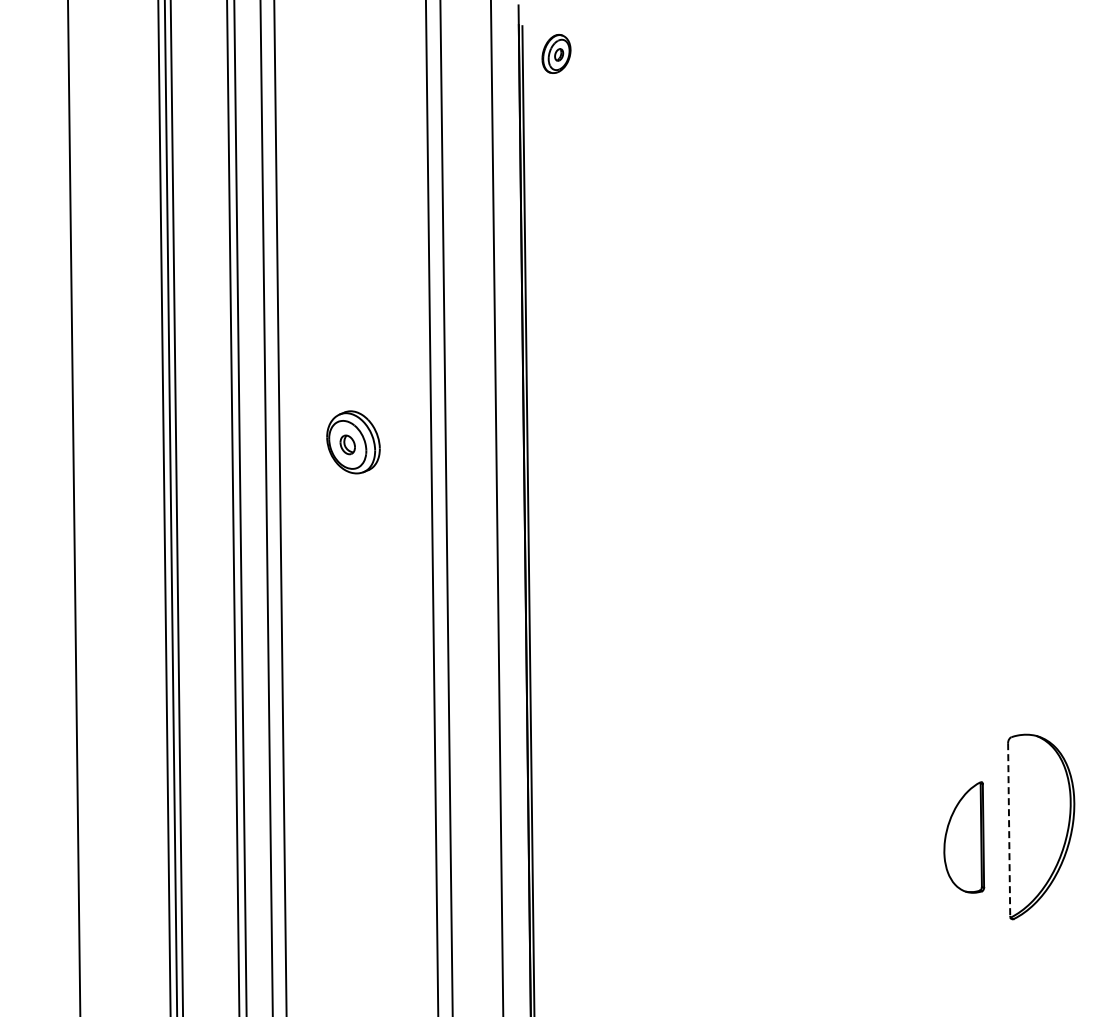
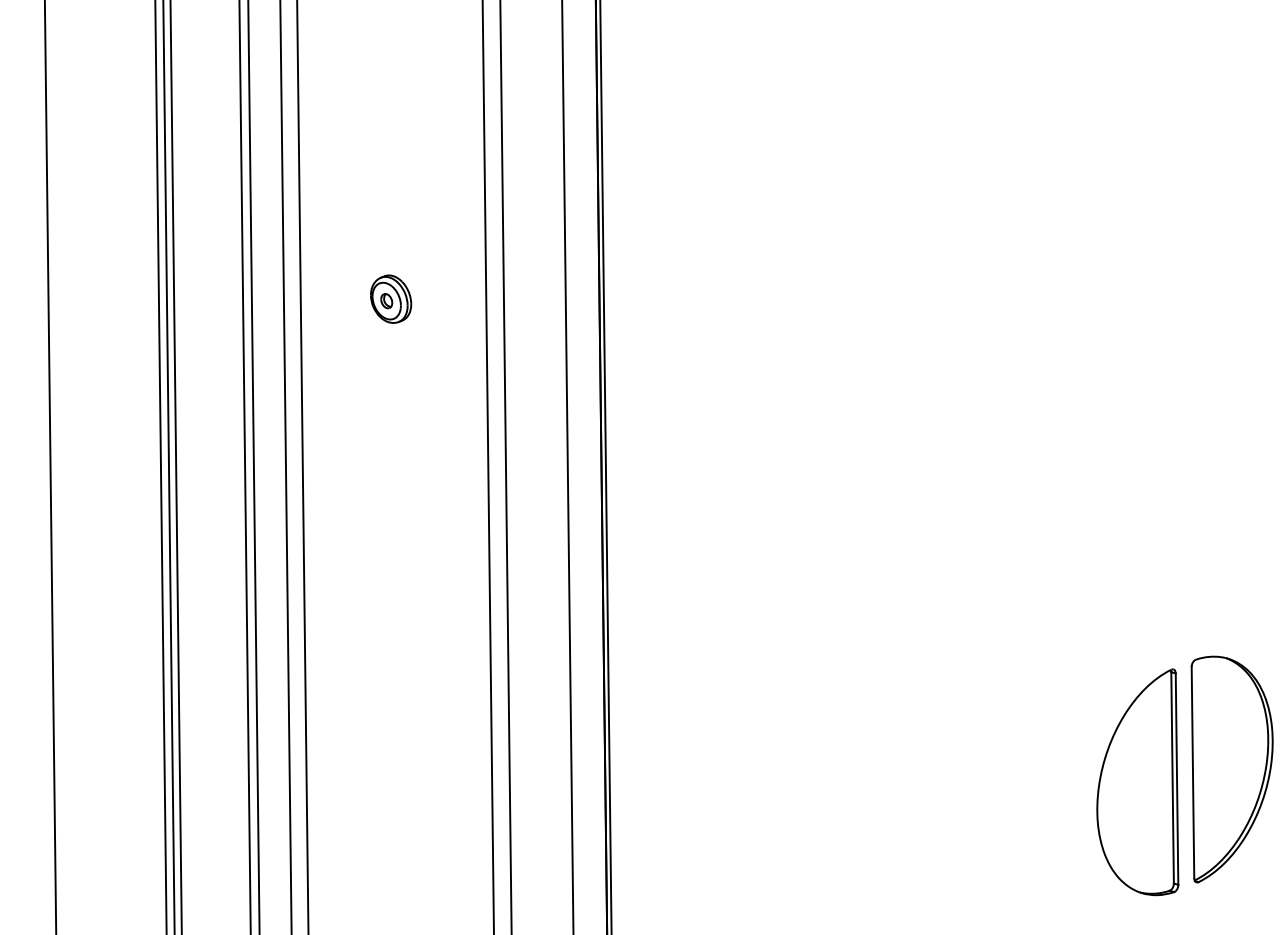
part: (353, 442) -> (391, 299), size x0.62
line: (1009, 830) -> (1193, 773), dashed -> solid
part: (964, 837) -> (1138, 782), size x1.67

